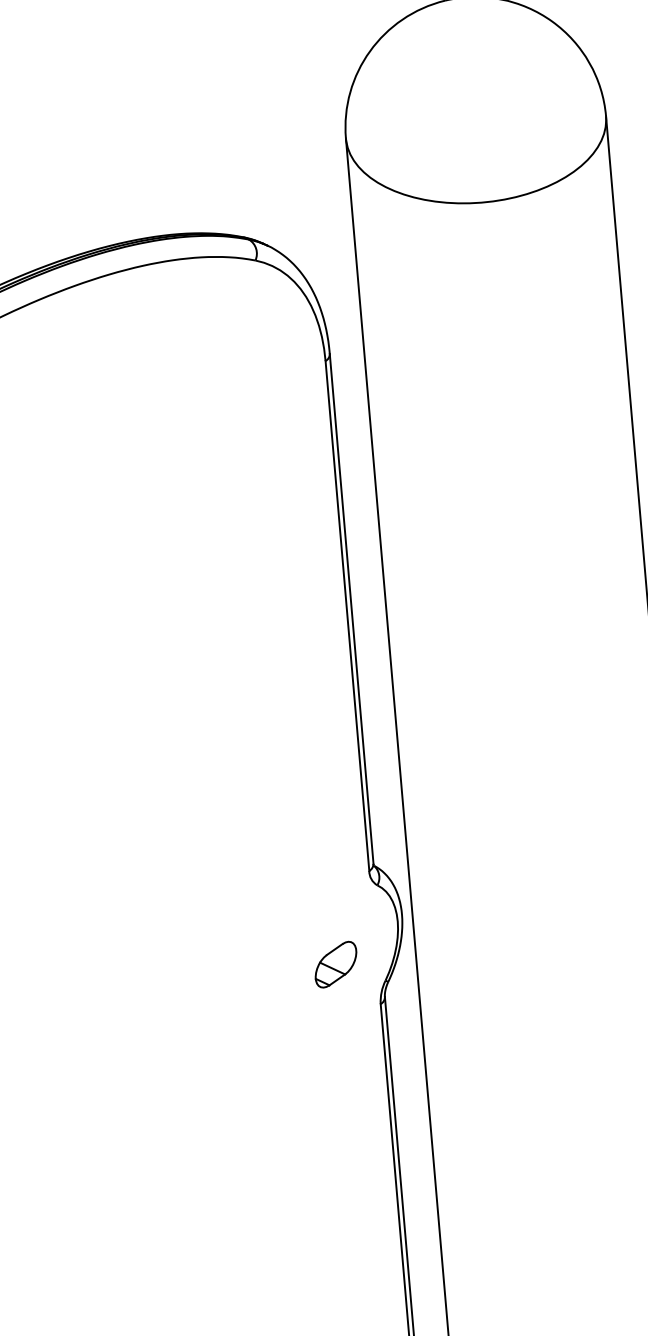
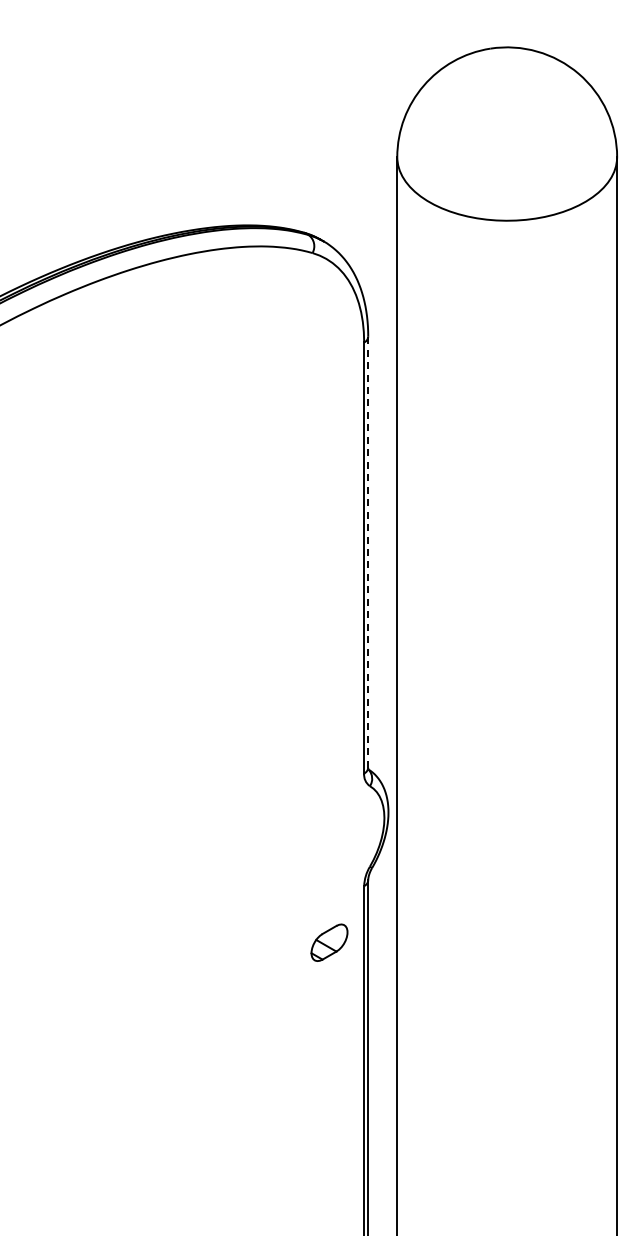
line: (351, 609) -> (368, 552), solid -> dashed
part: (335, 964) -> (329, 942), moved

